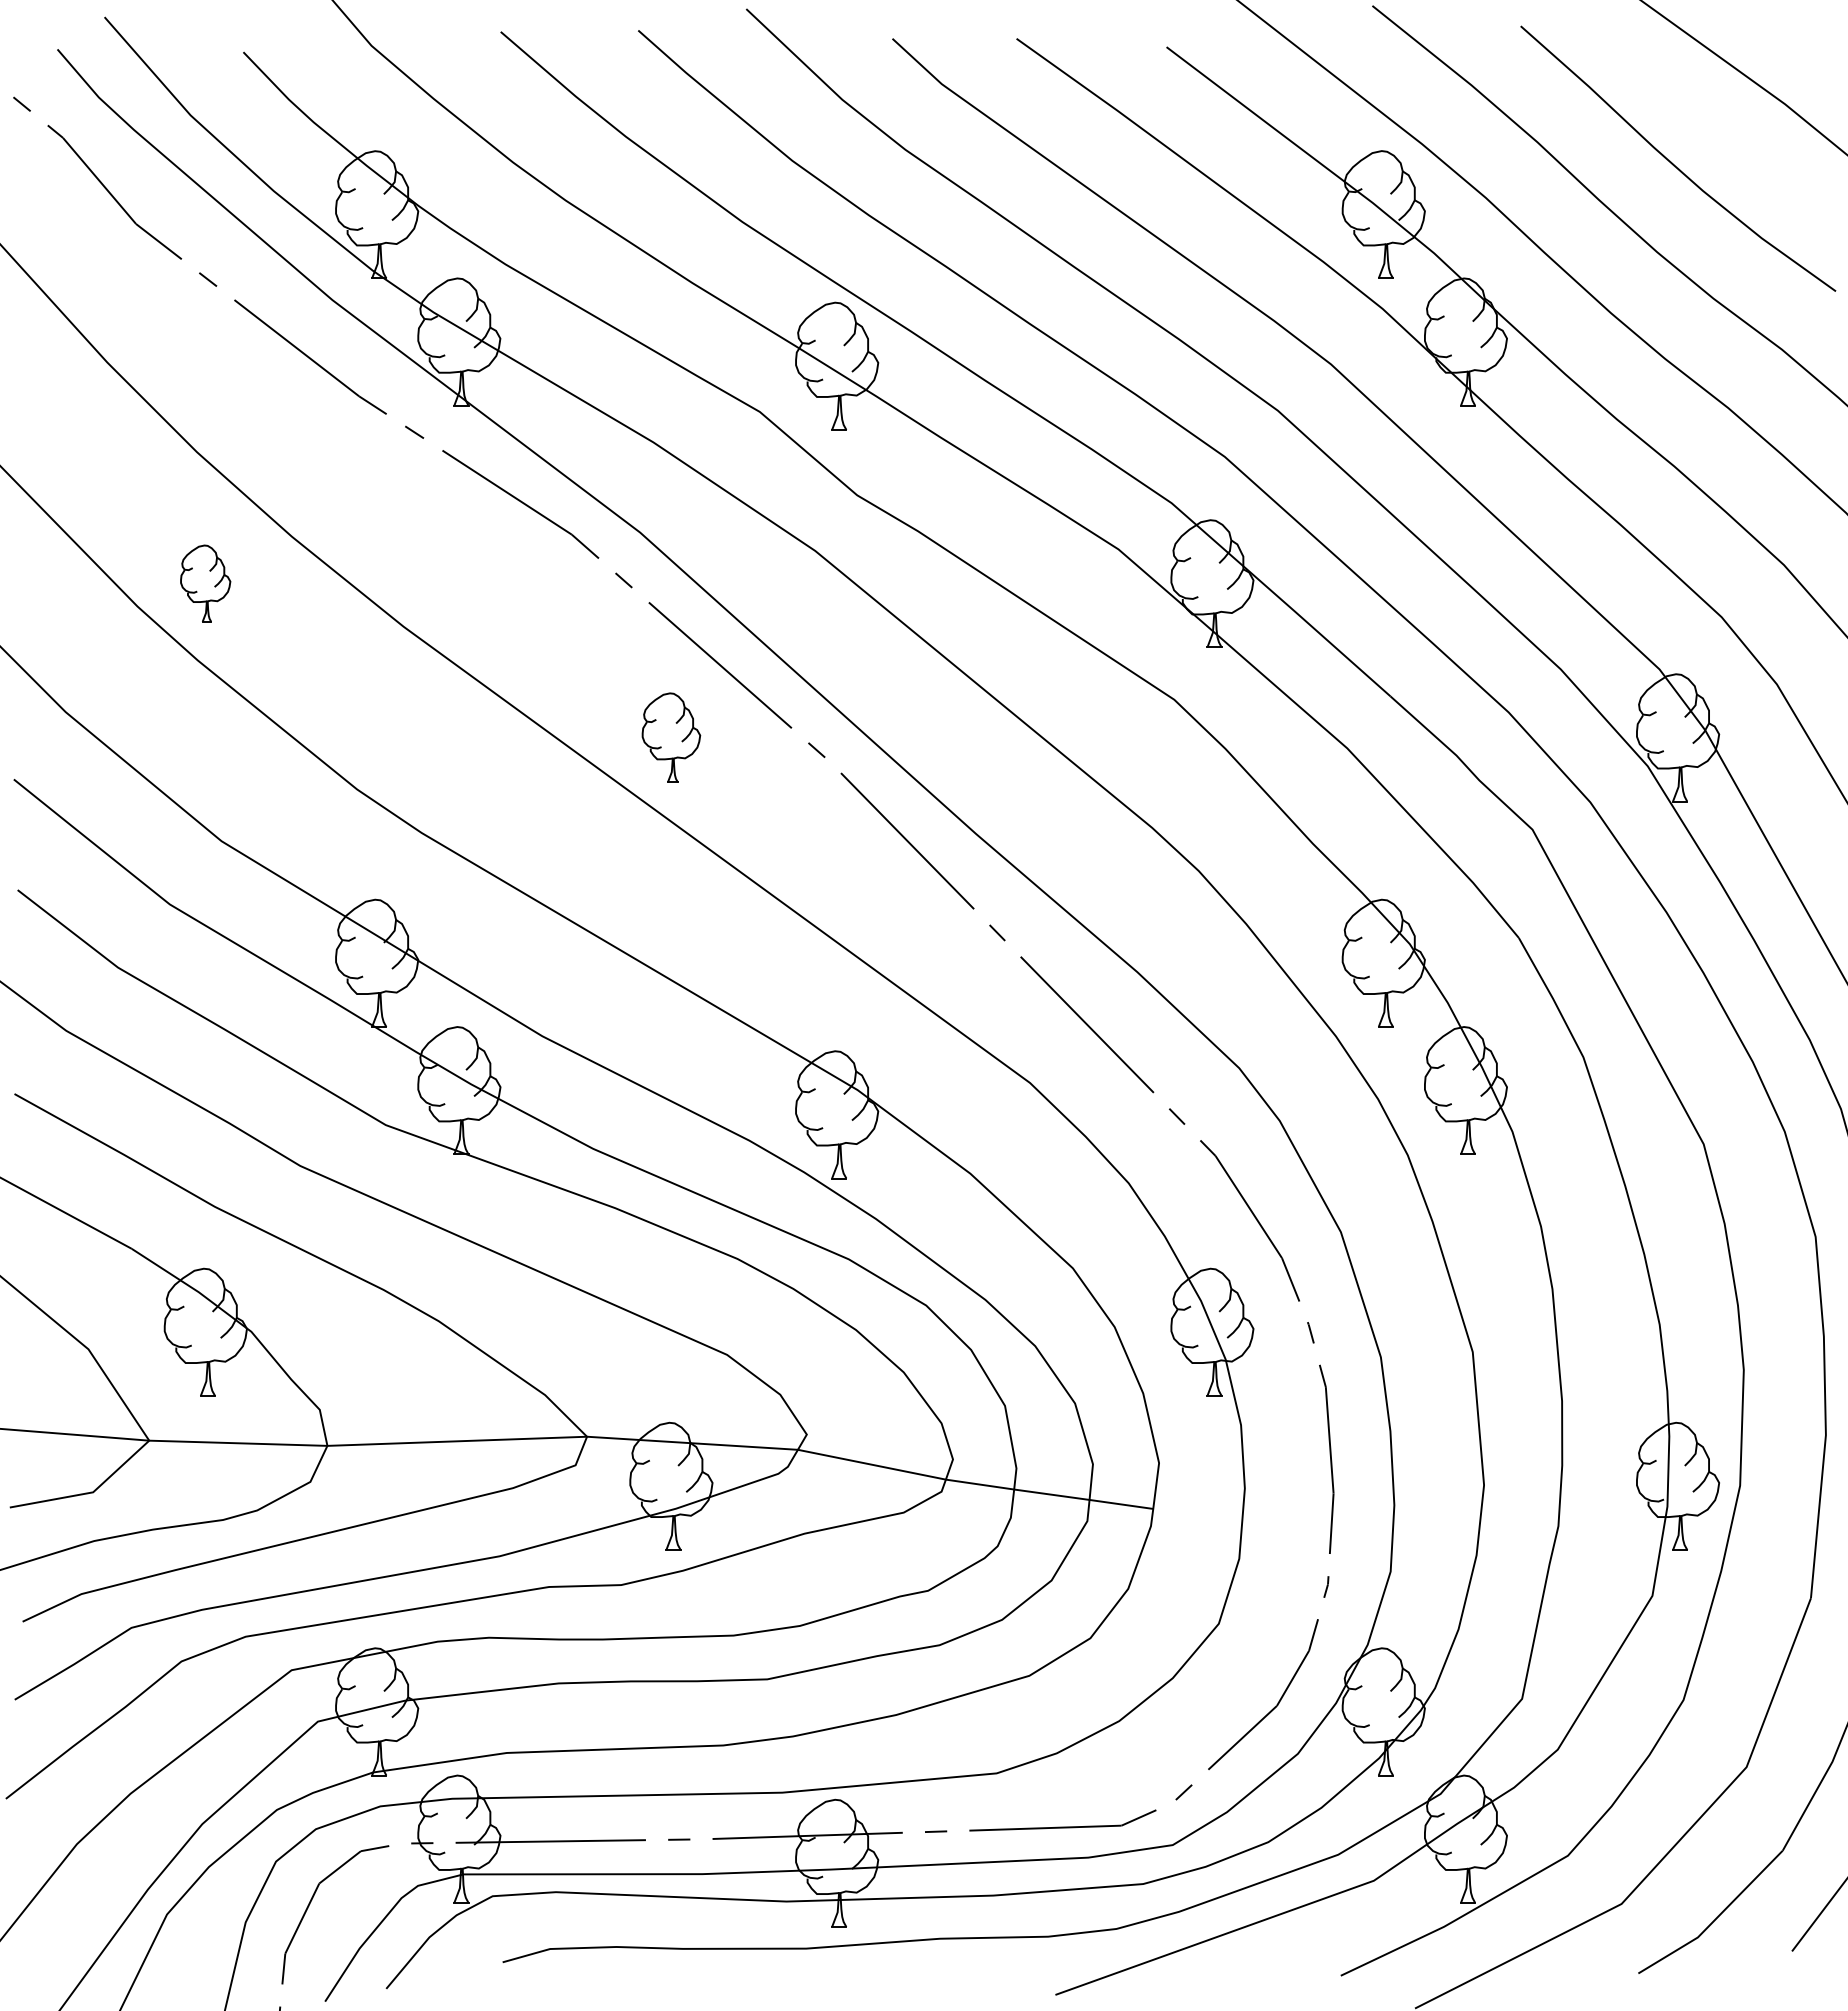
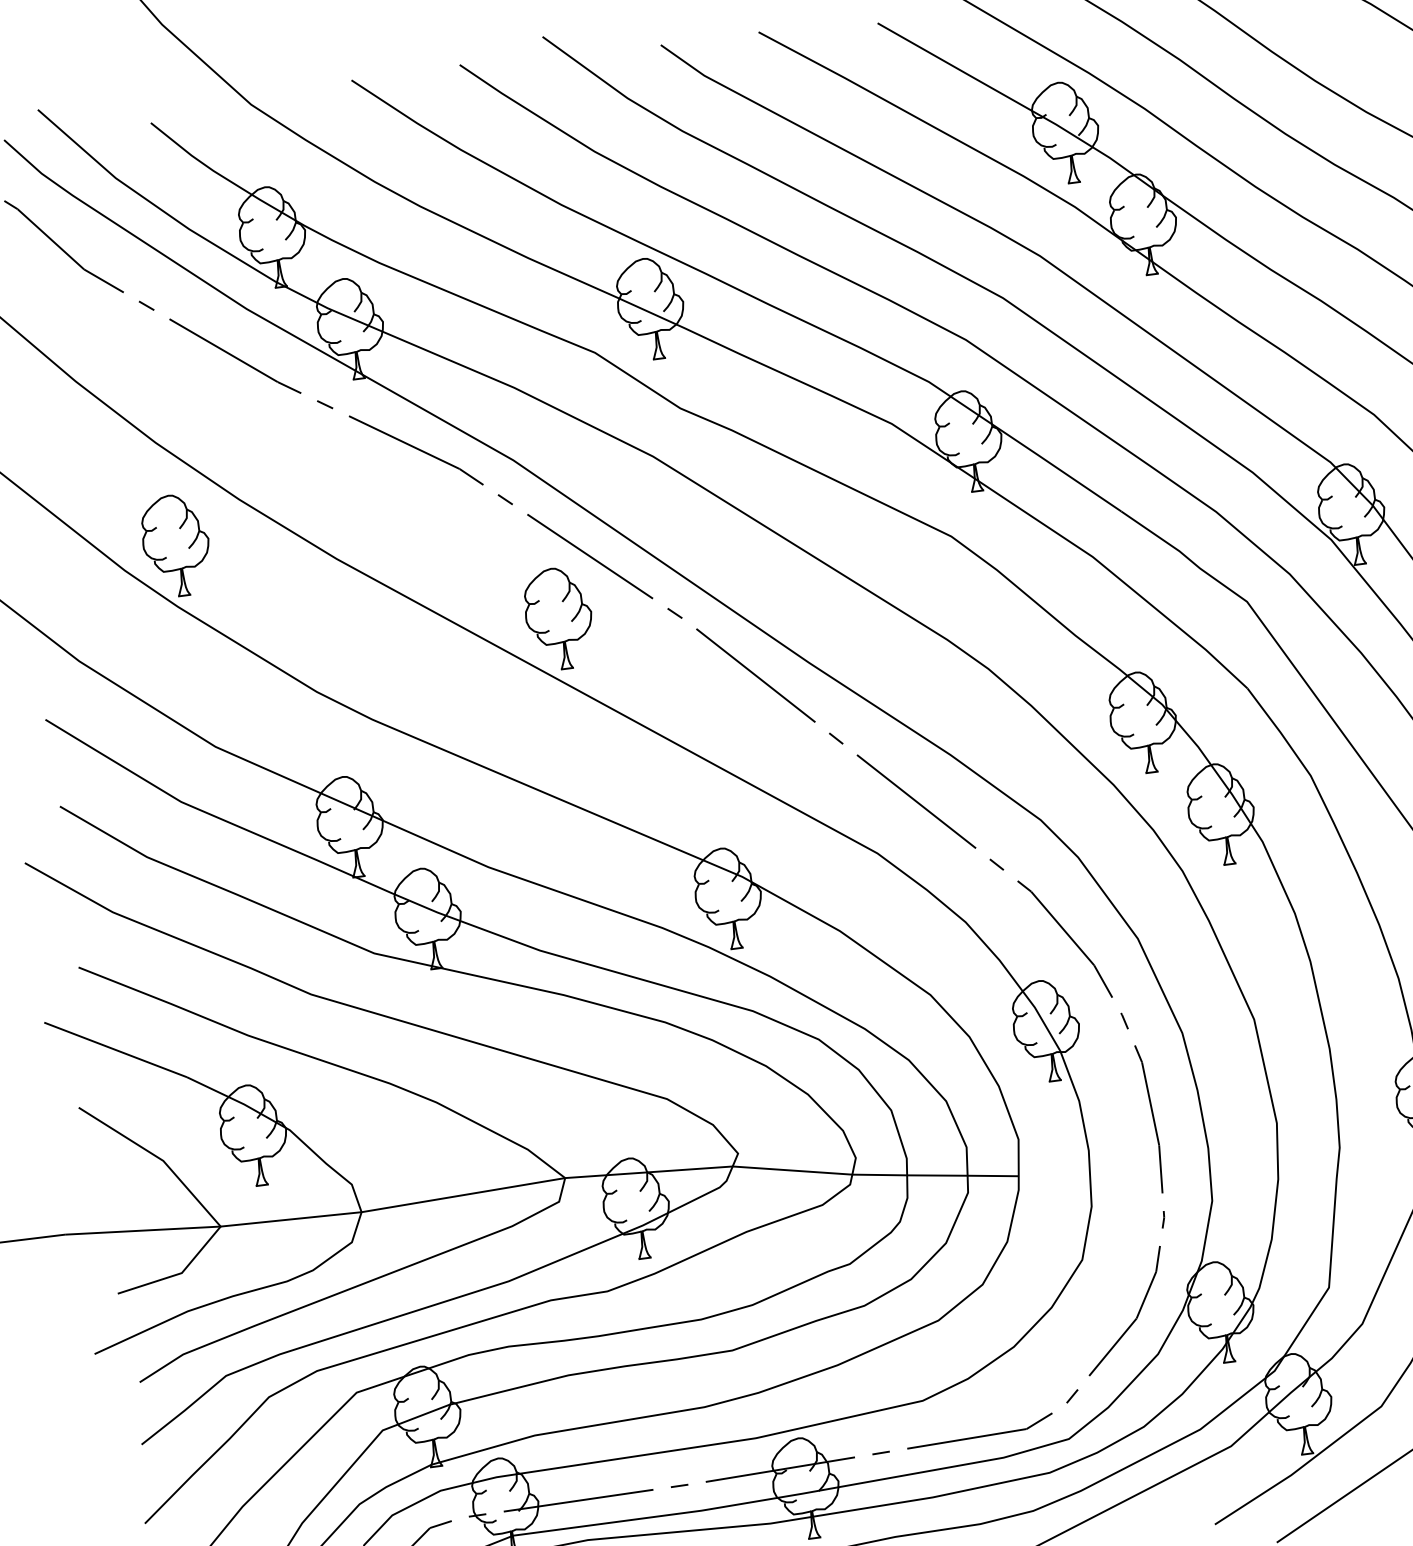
part: (205, 583) -> (176, 545), size x1.67
part: (671, 737) -> (559, 618), size x1.43

